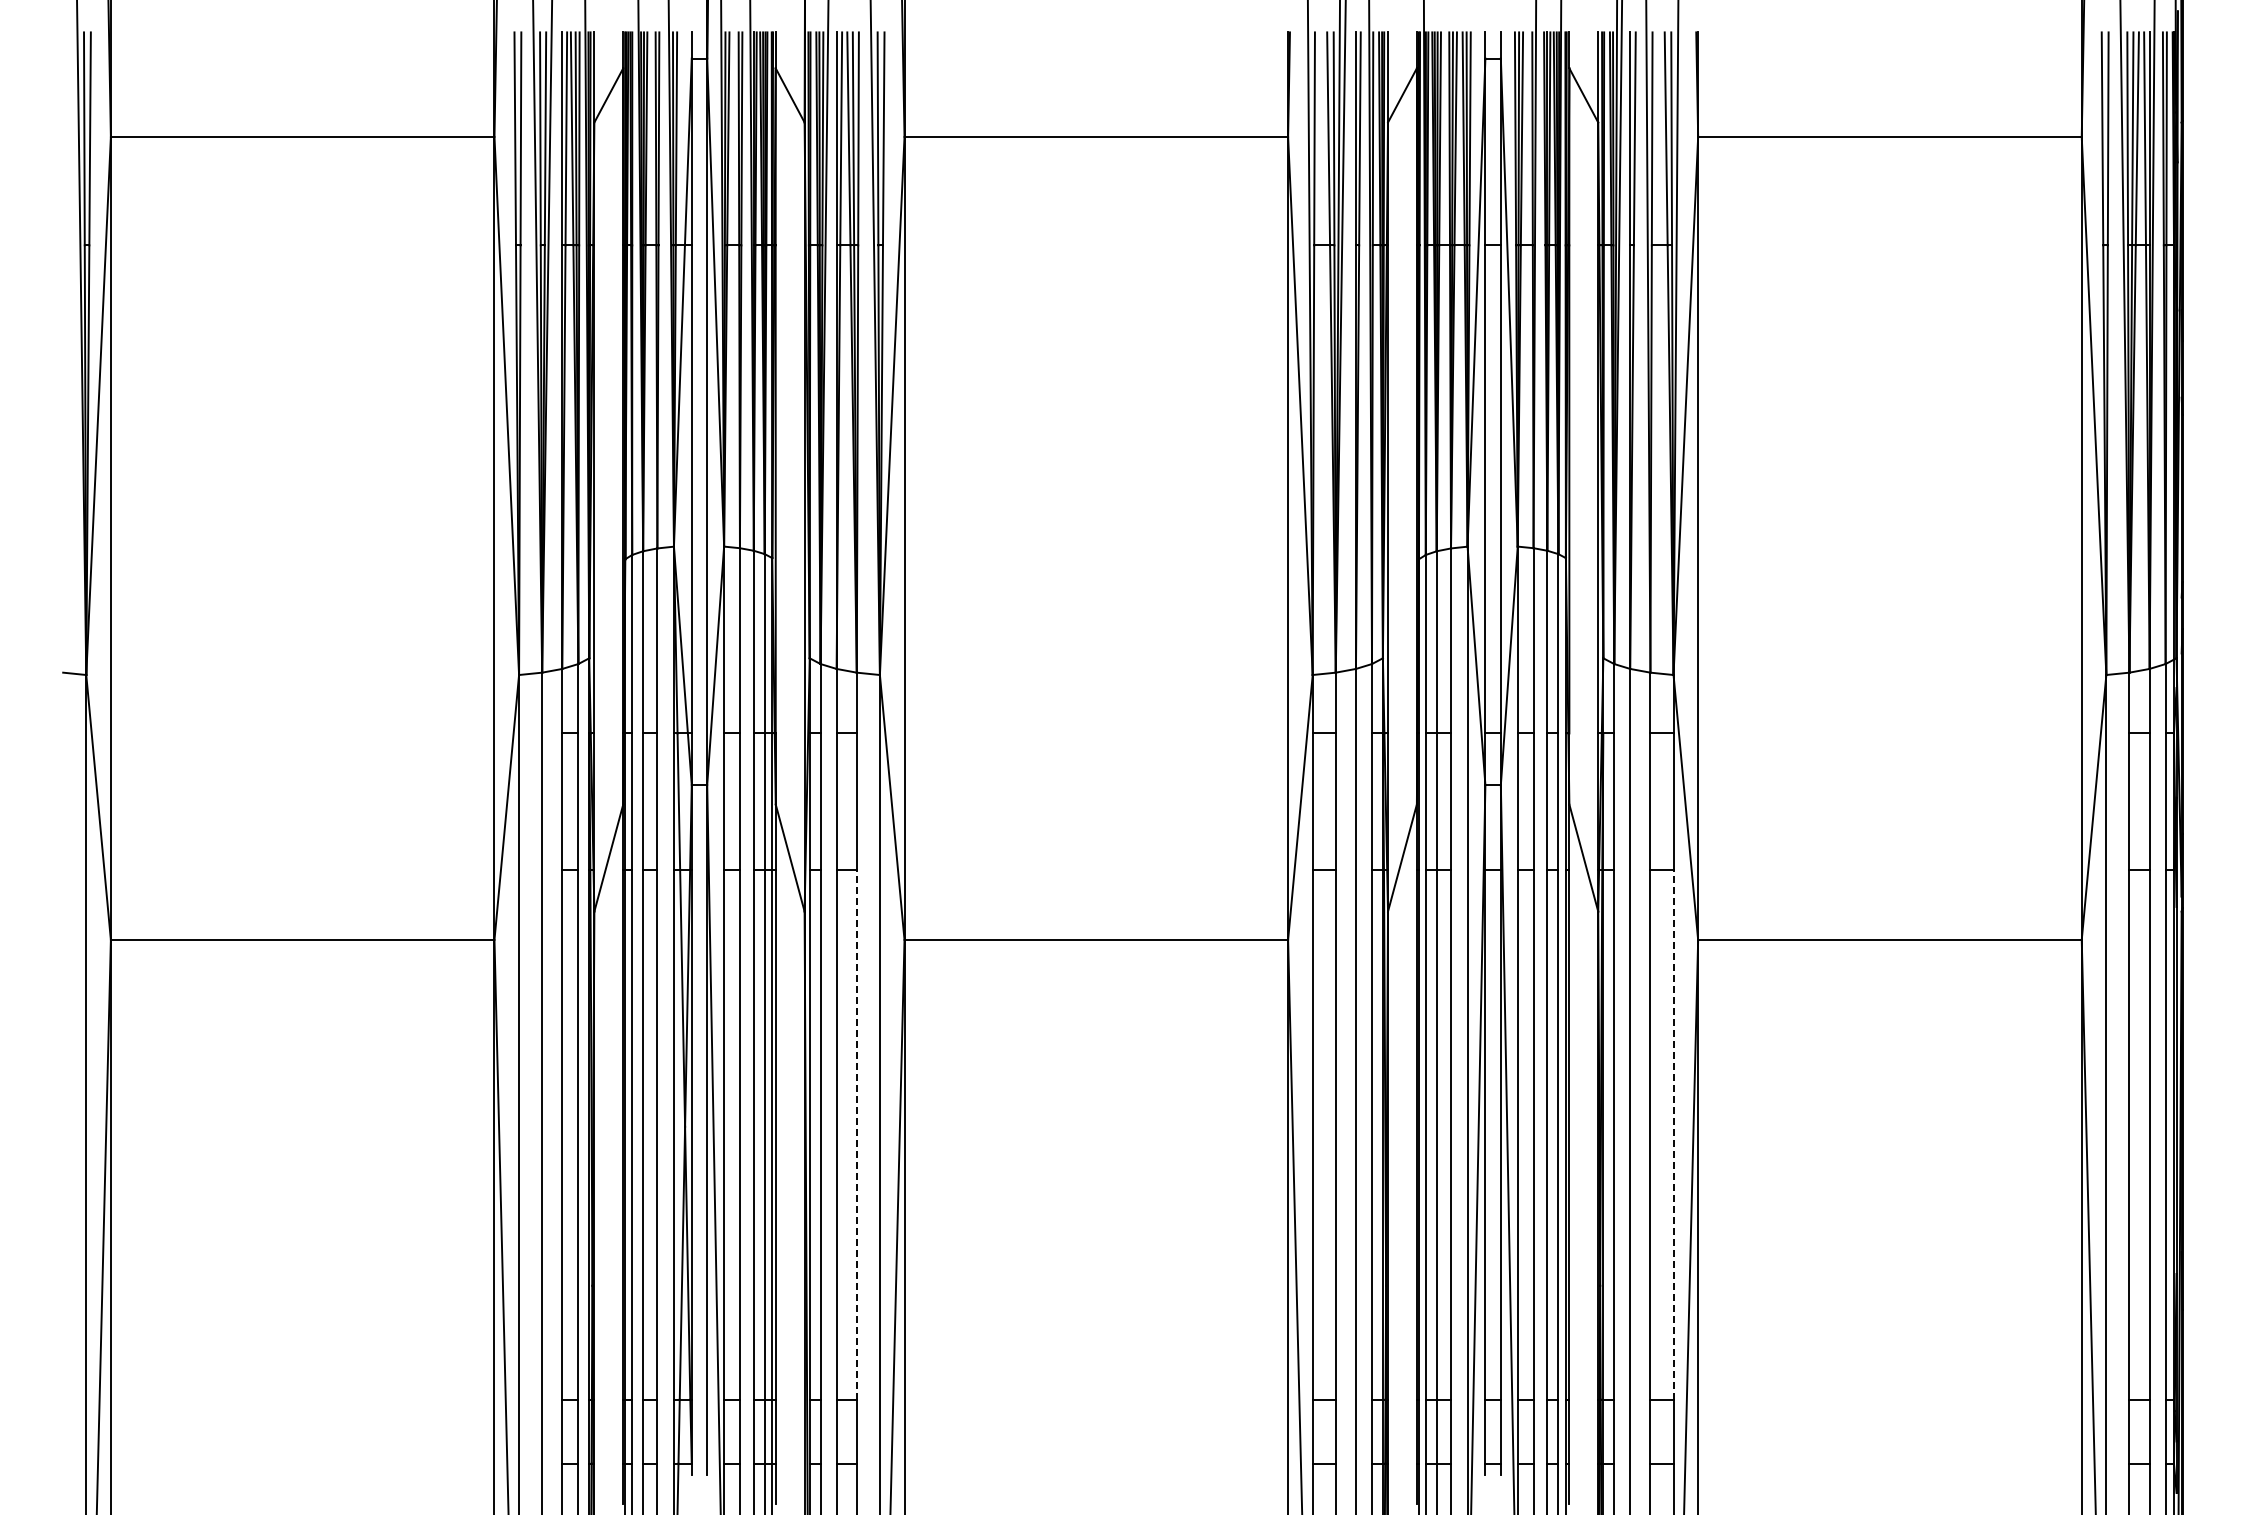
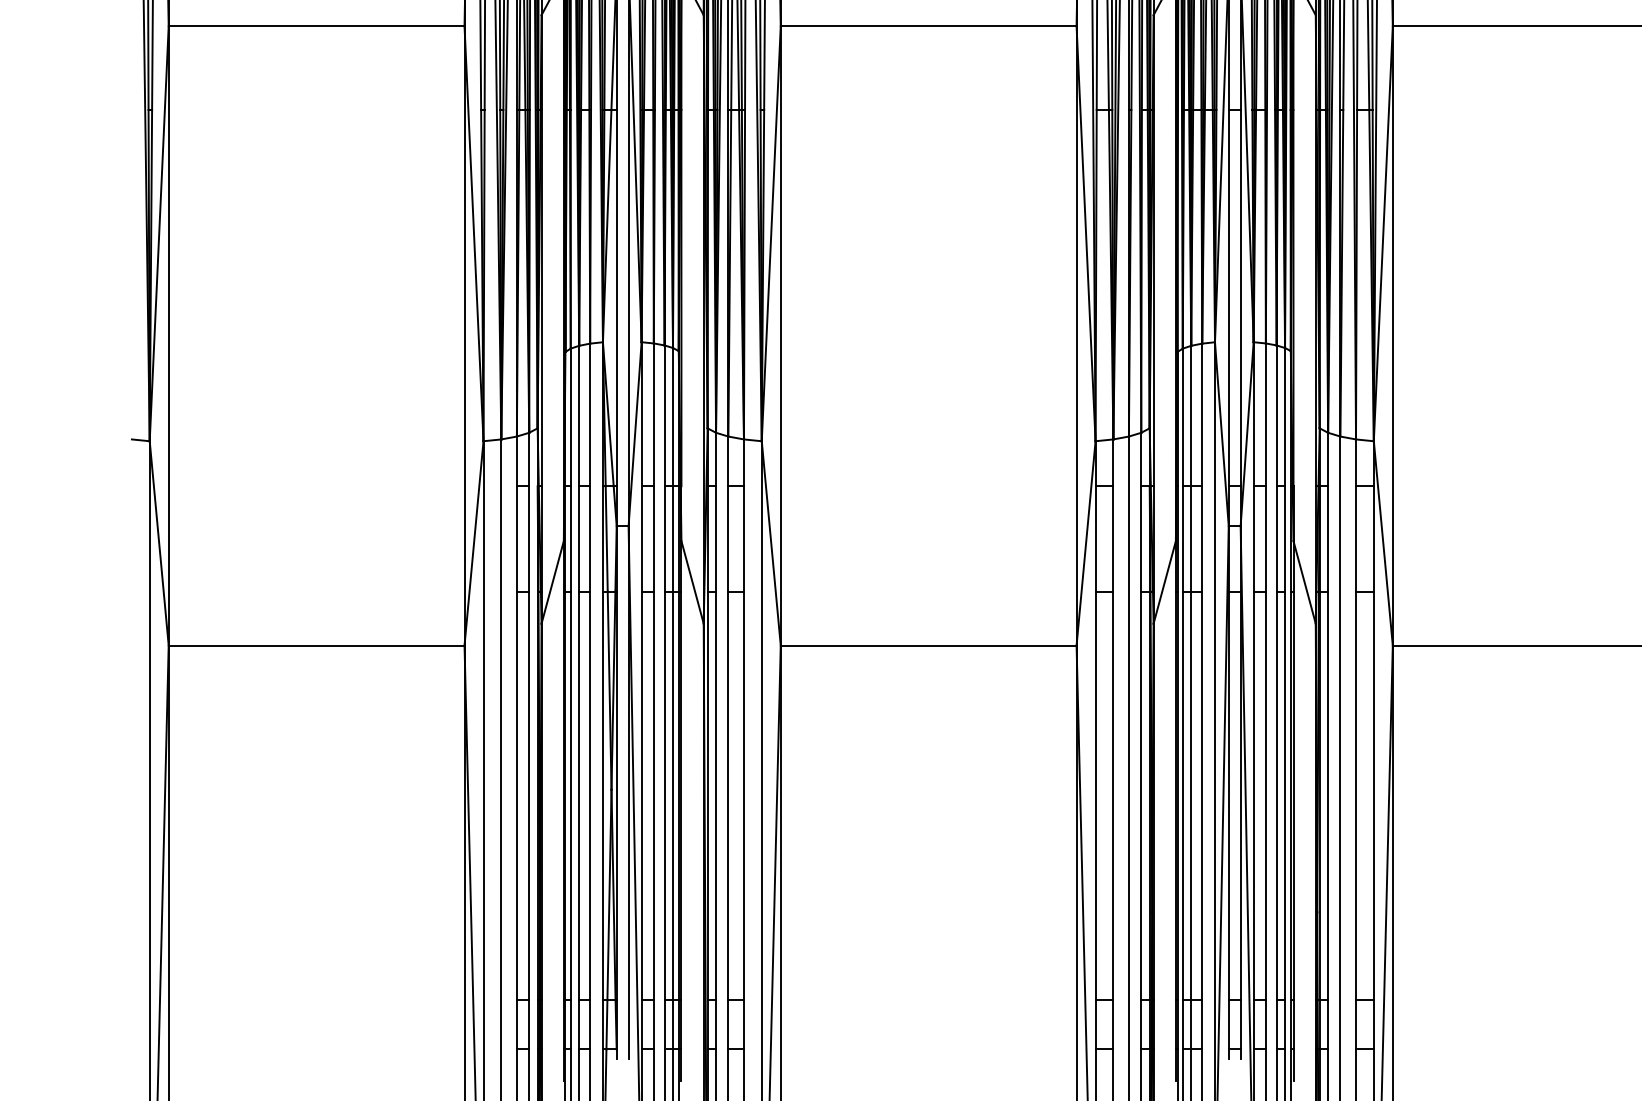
line: (856, 1134) -> (743, 795), dashed -> solid
line: (1673, 1134) -> (1373, 795), dashed -> solid

